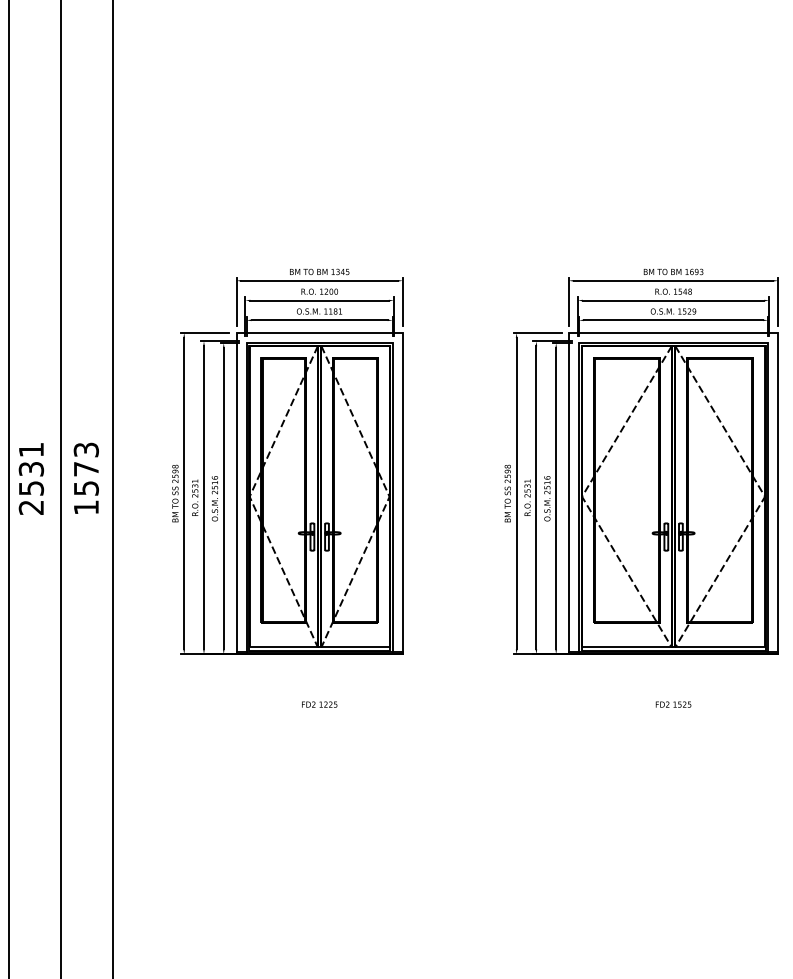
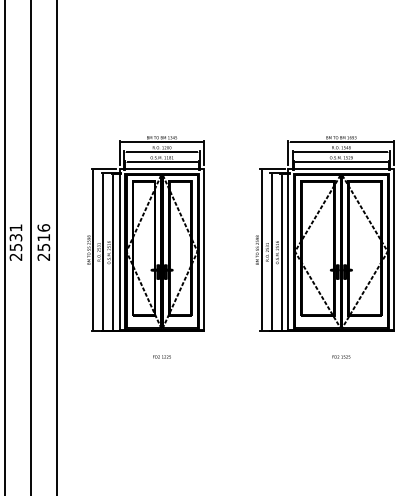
text: (85, 478) -> (43, 242), 1573 -> 2516

